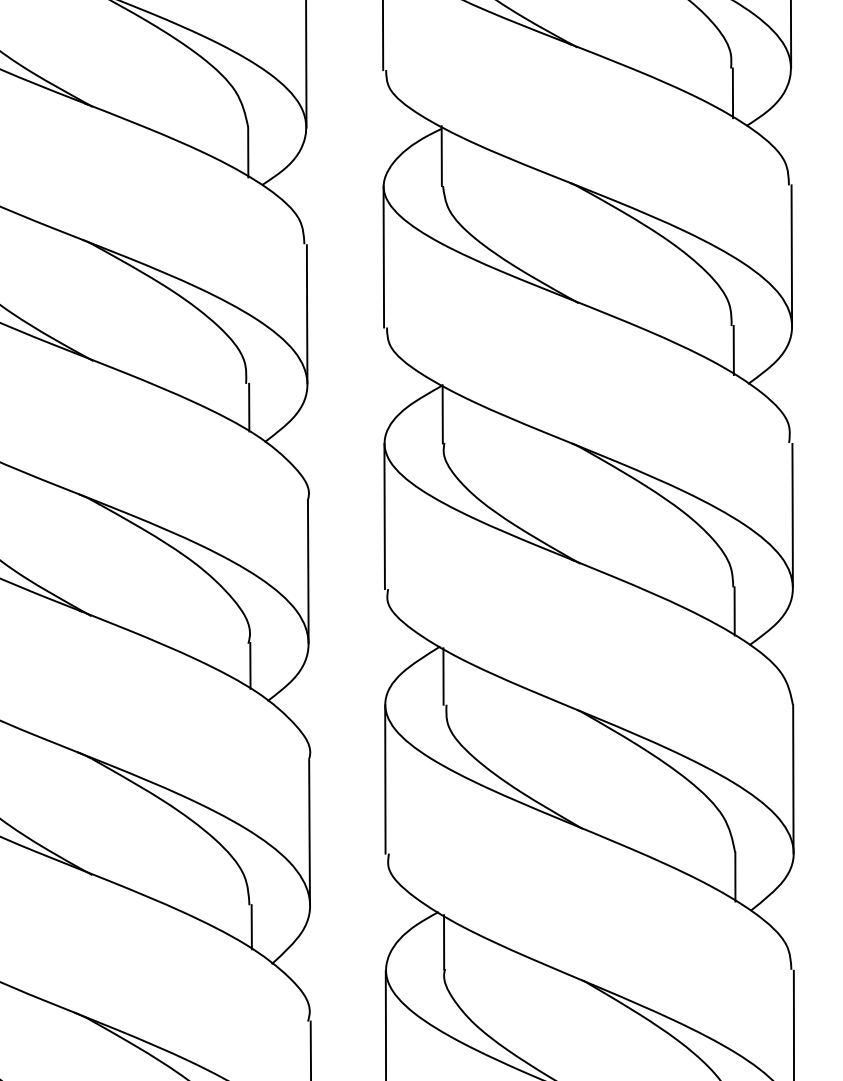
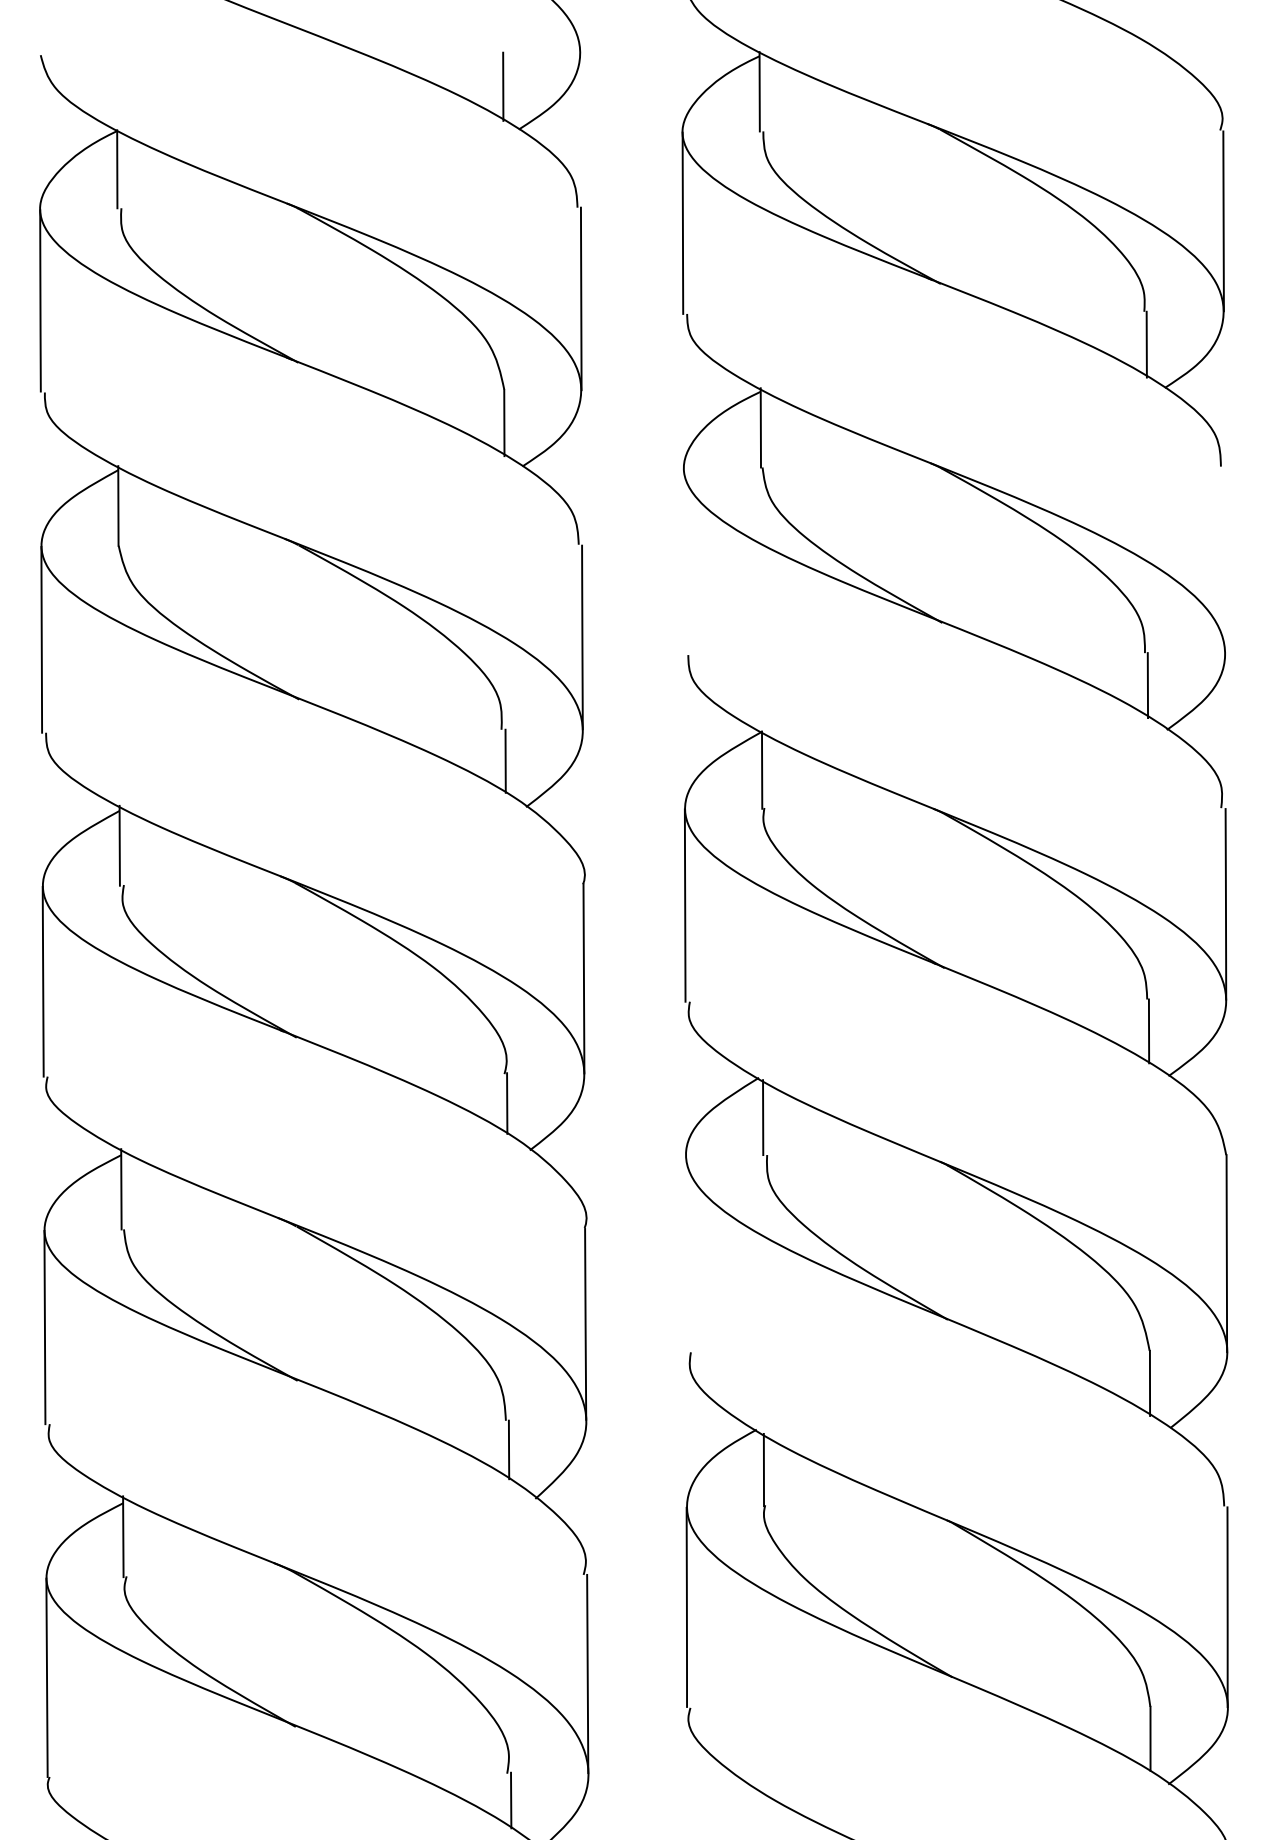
line: (791, 255) -> (1224, 559), removed
line: (383, 256) -> (683, 561), removed
line: (384, 779) -> (685, 1253), removed

